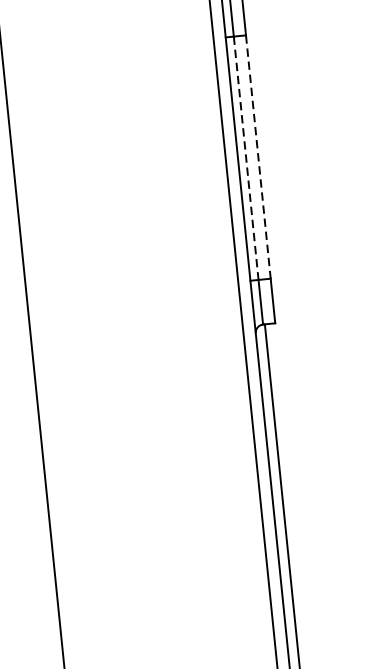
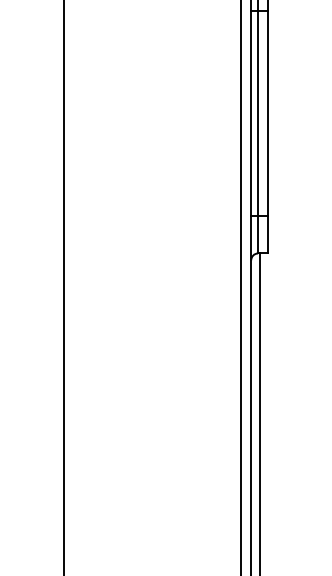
line: (258, 157) -> (268, 114), dashed -> solid
line: (246, 159) -> (258, 114), dashed -> solid

